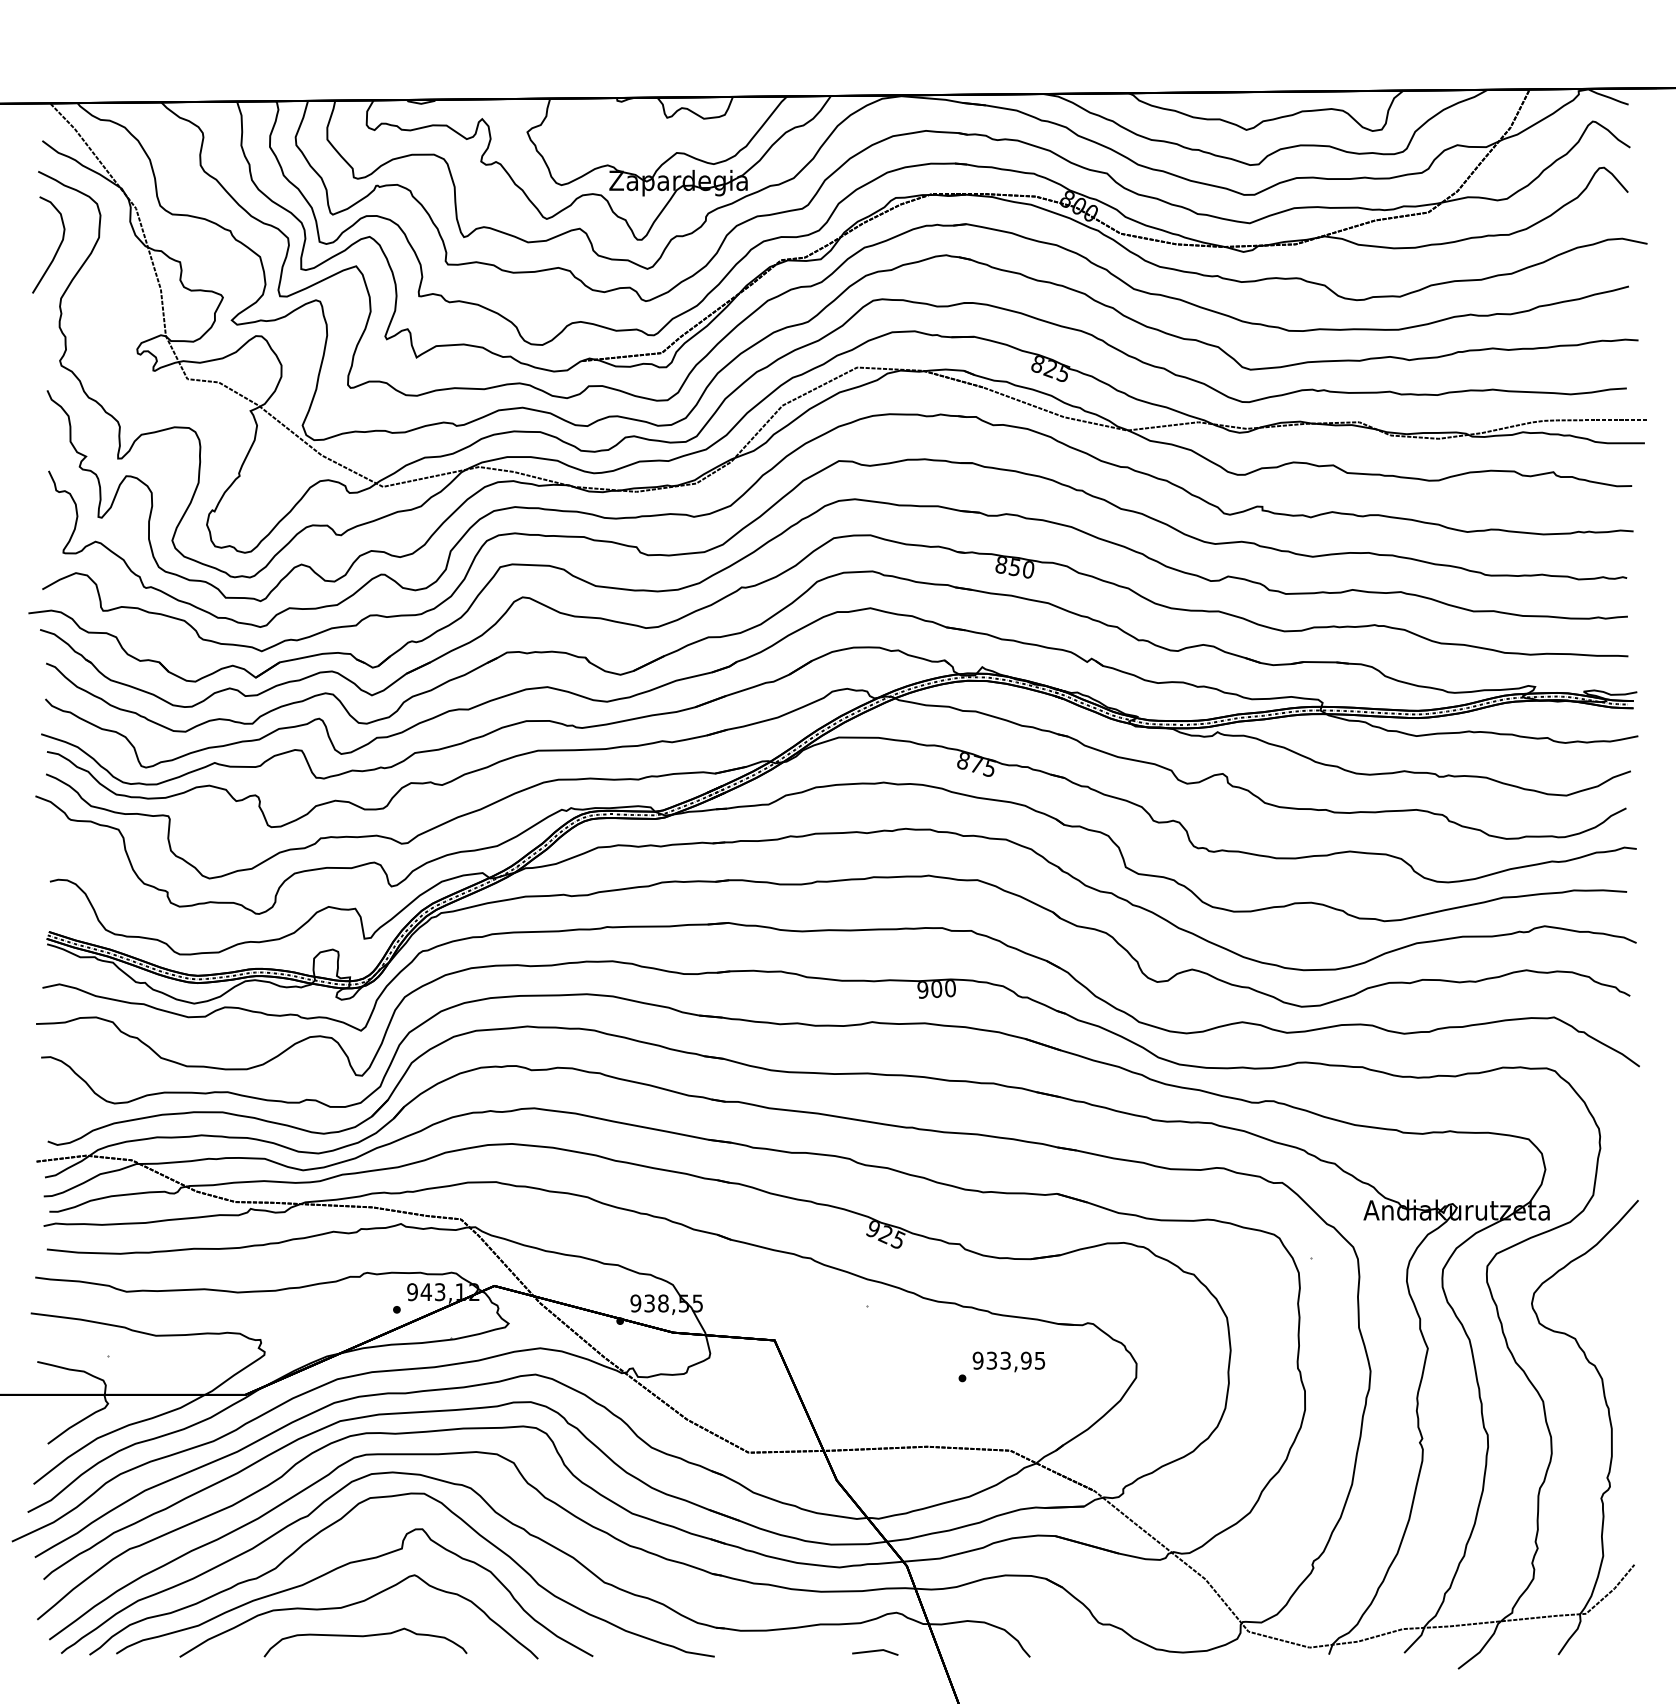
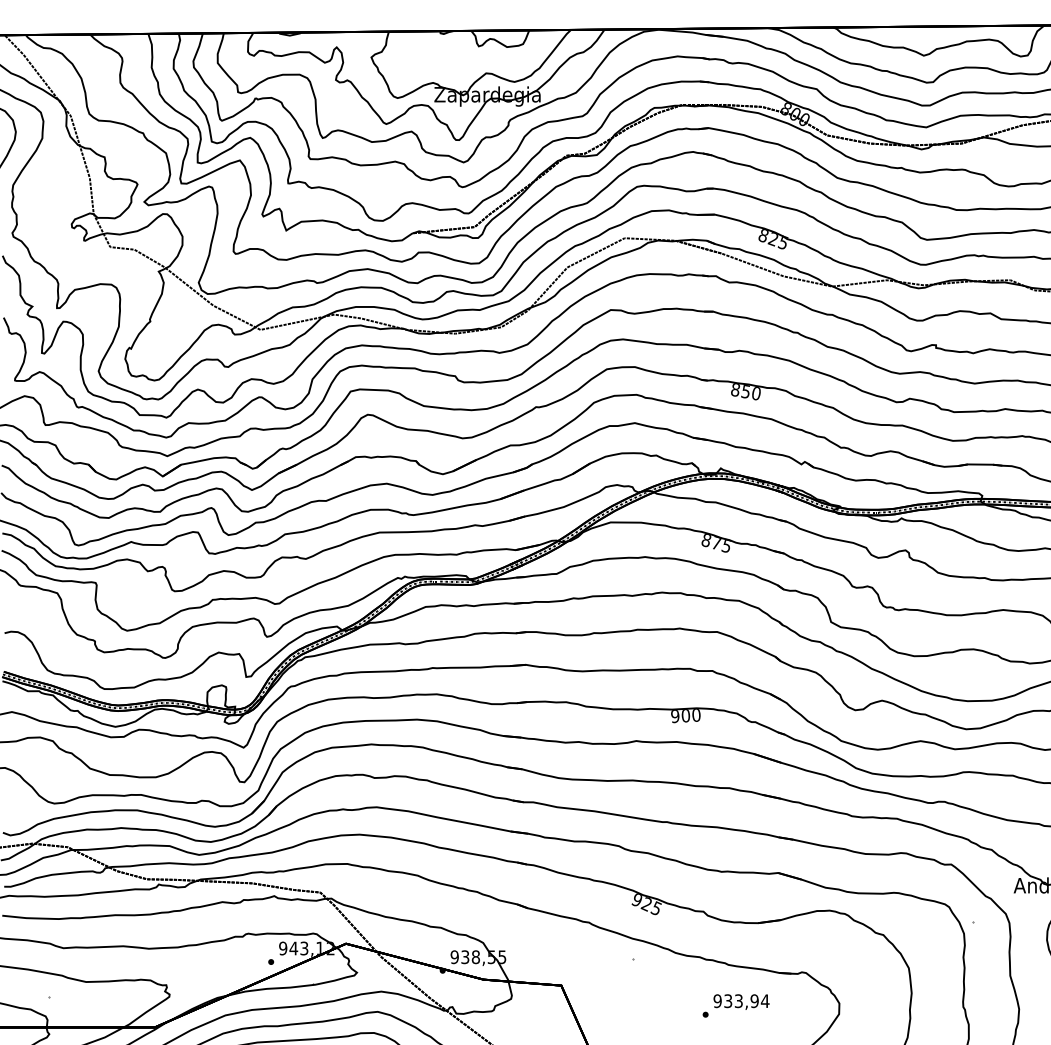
text: (1039, 1360) -> (764, 1001), 933,95 -> 933,94

